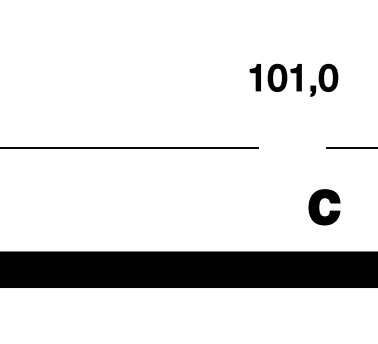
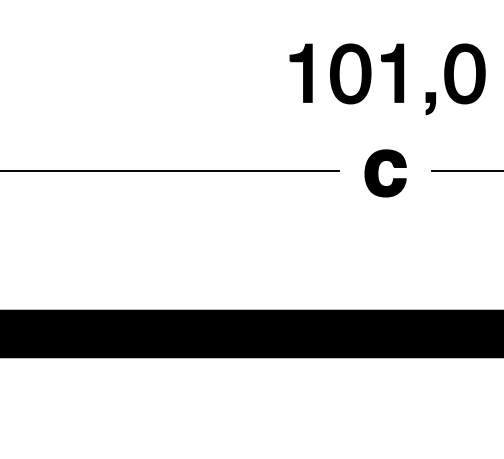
part: (293, 80) -> (387, 79), size x1.67
part: (324, 207) -> (385, 173), moved

